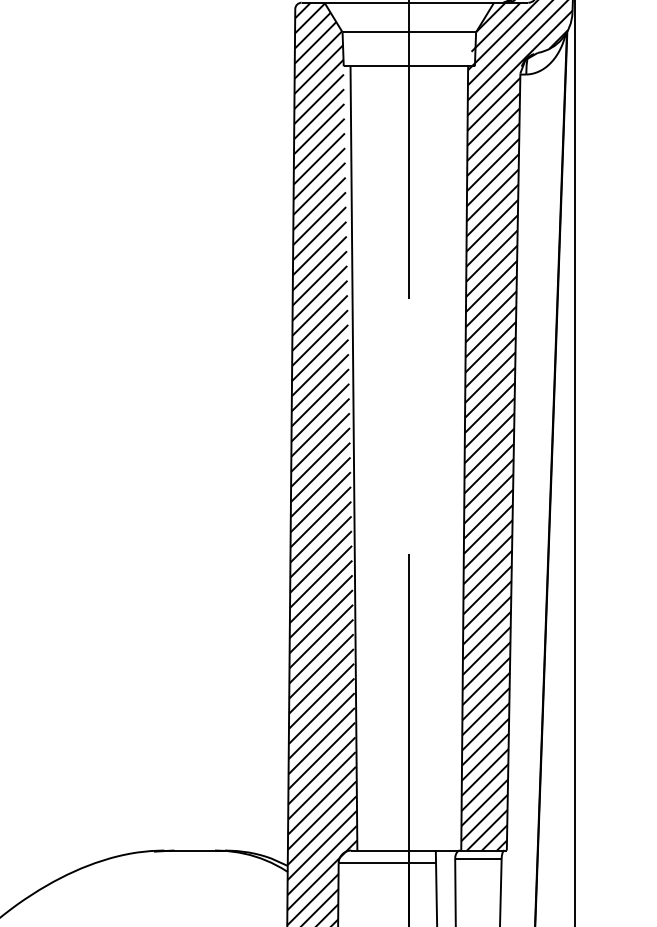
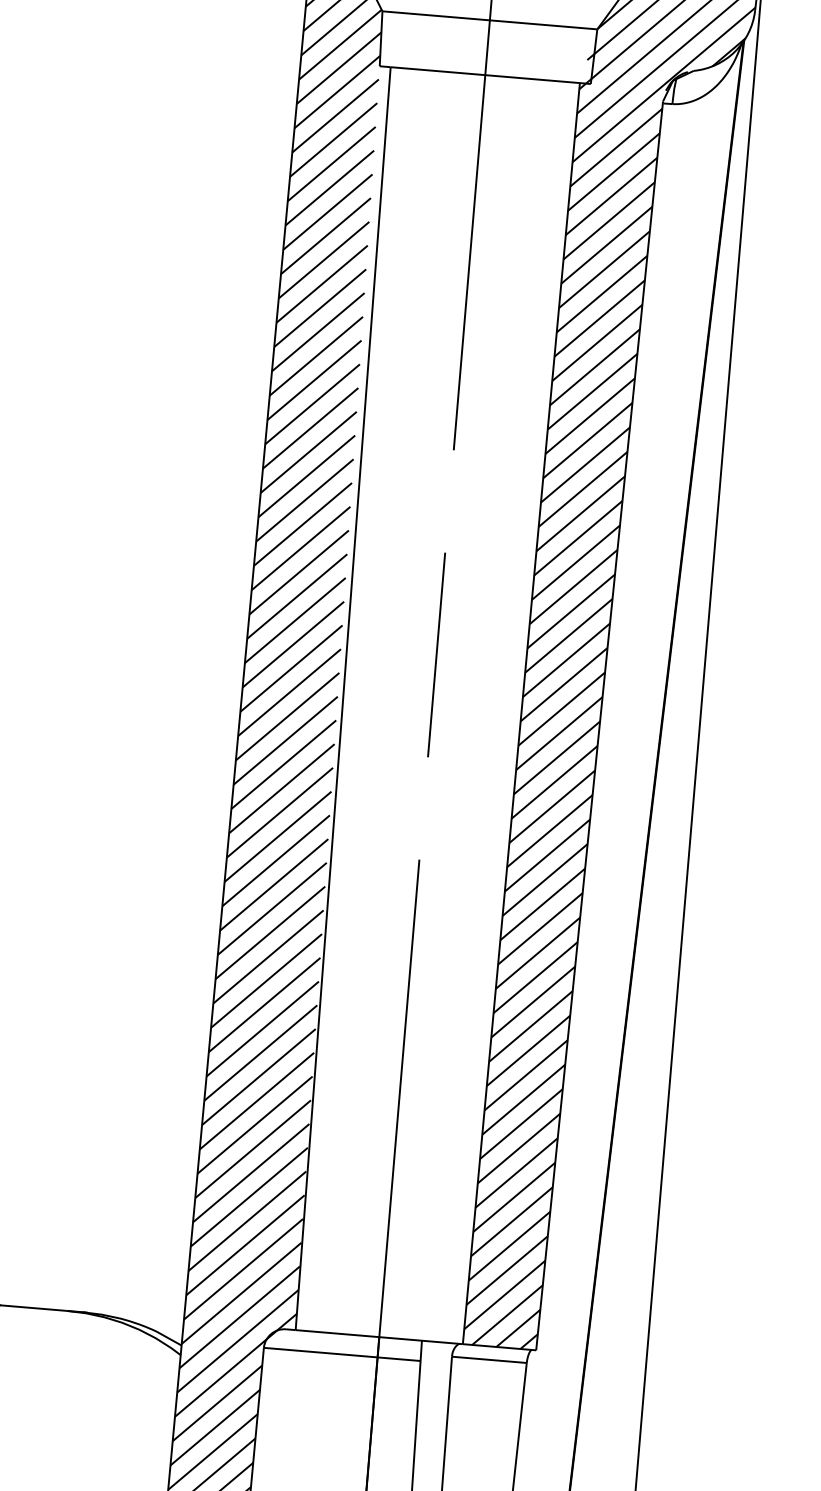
line: (408, 426) -> (435, 654), added

